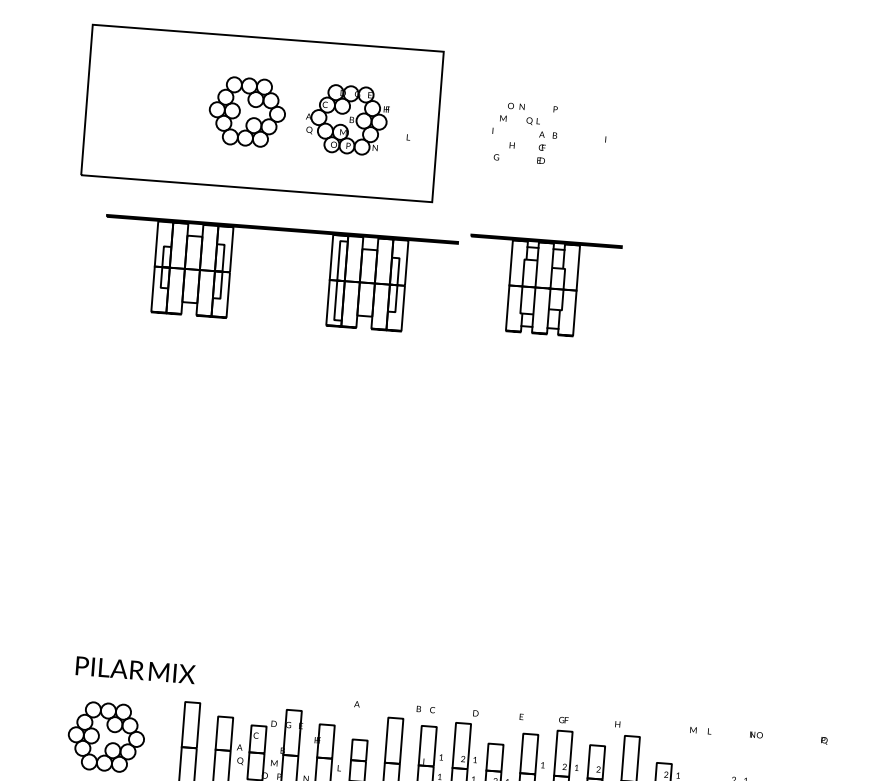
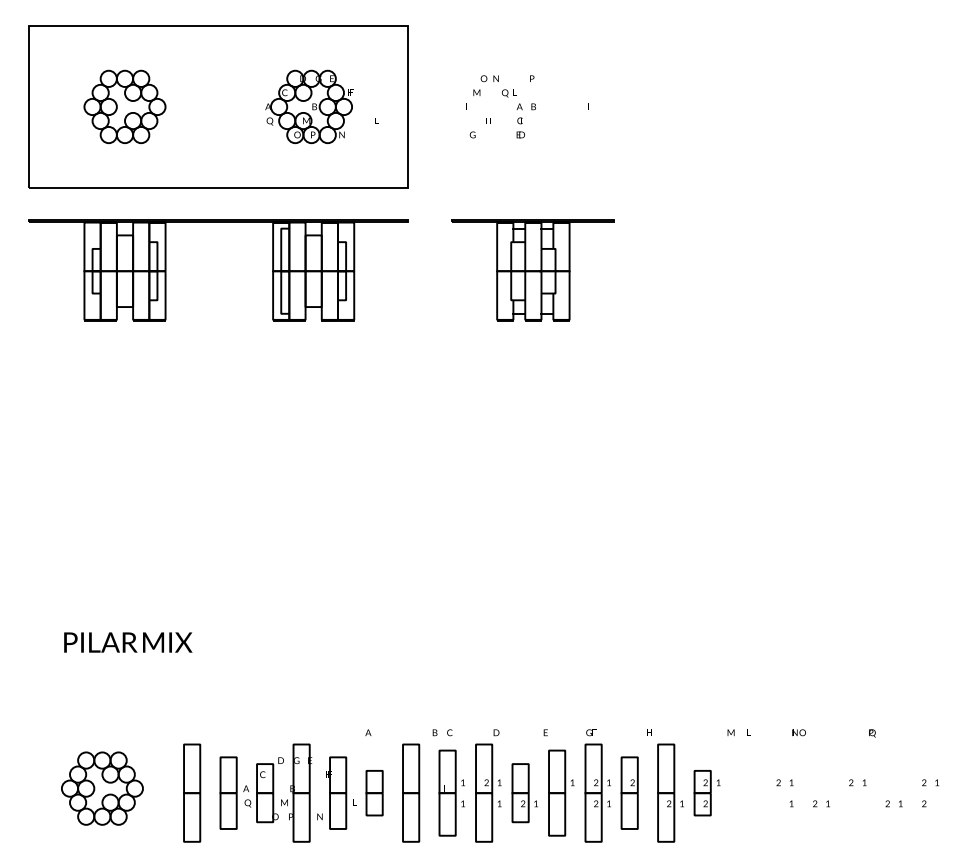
part: (246, 111) -> (124, 106), moved
part: (282, 230) -> (218, 222), moved
text: (135, 670) -> (128, 642), moved

